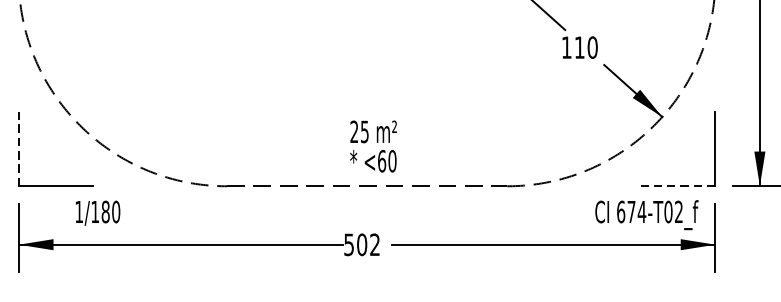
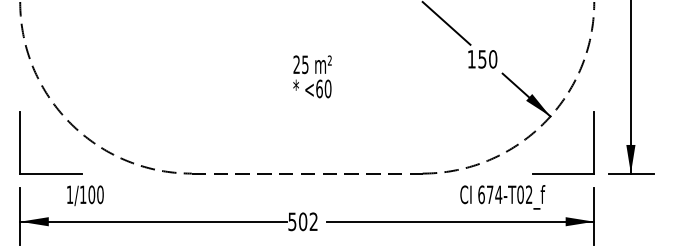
text: (579, 47) -> (482, 59), 110 -> 150
text: (373, 146) -> (312, 76), moved
line: (19, 148) -> (20, 142), dashed -> solid
line: (678, 186) -> (563, 173), dashed -> solid
text: (105, 211) -> (91, 194), 1/180 -> 1/100
text: (646, 215) -> (502, 197), moved

